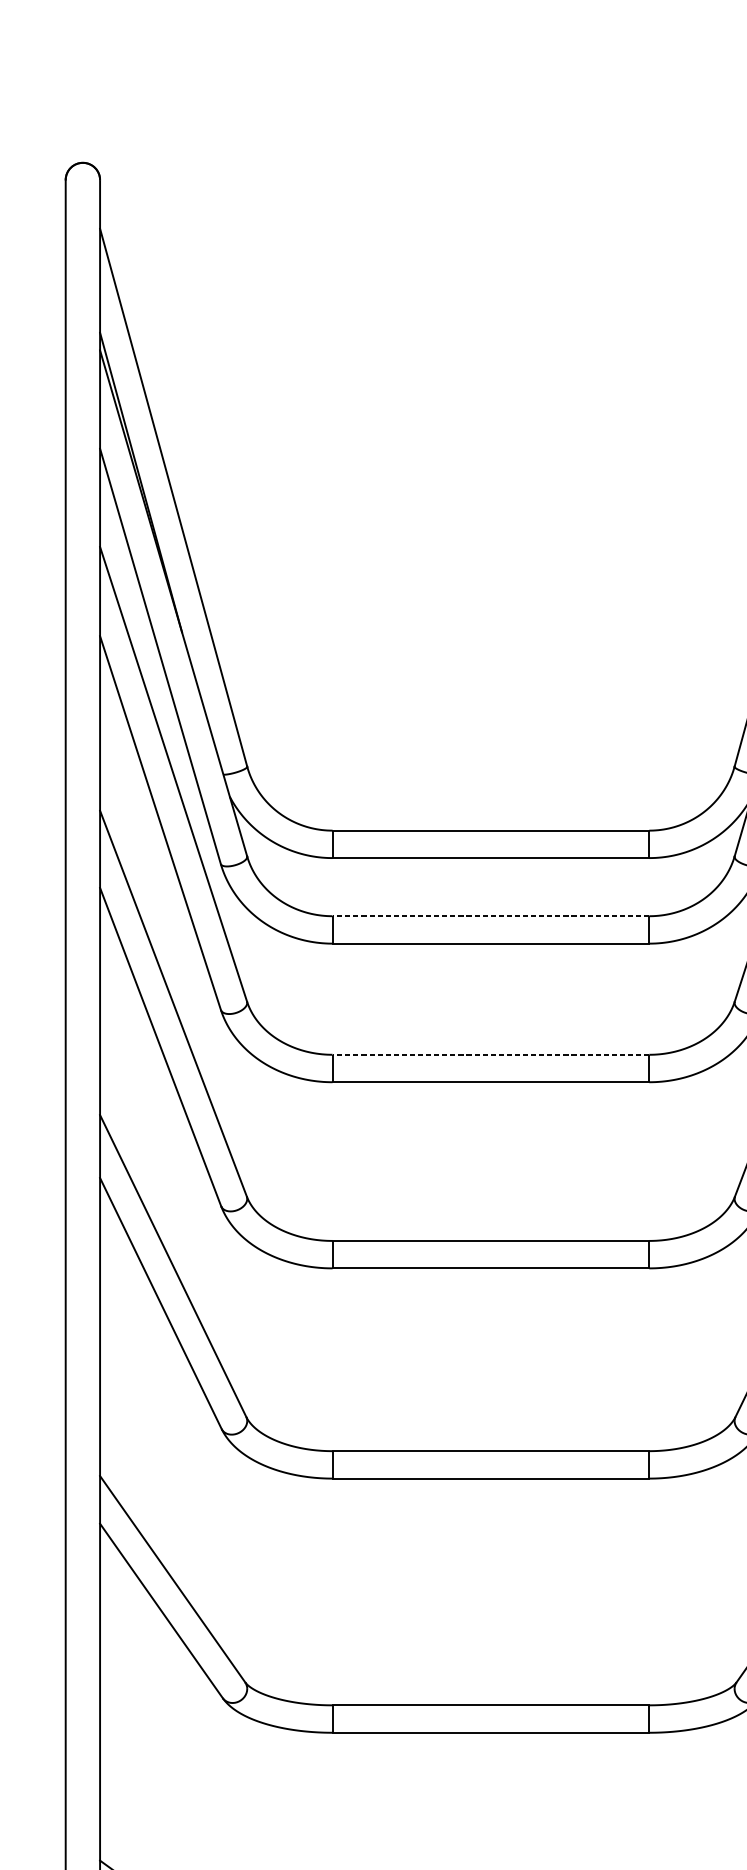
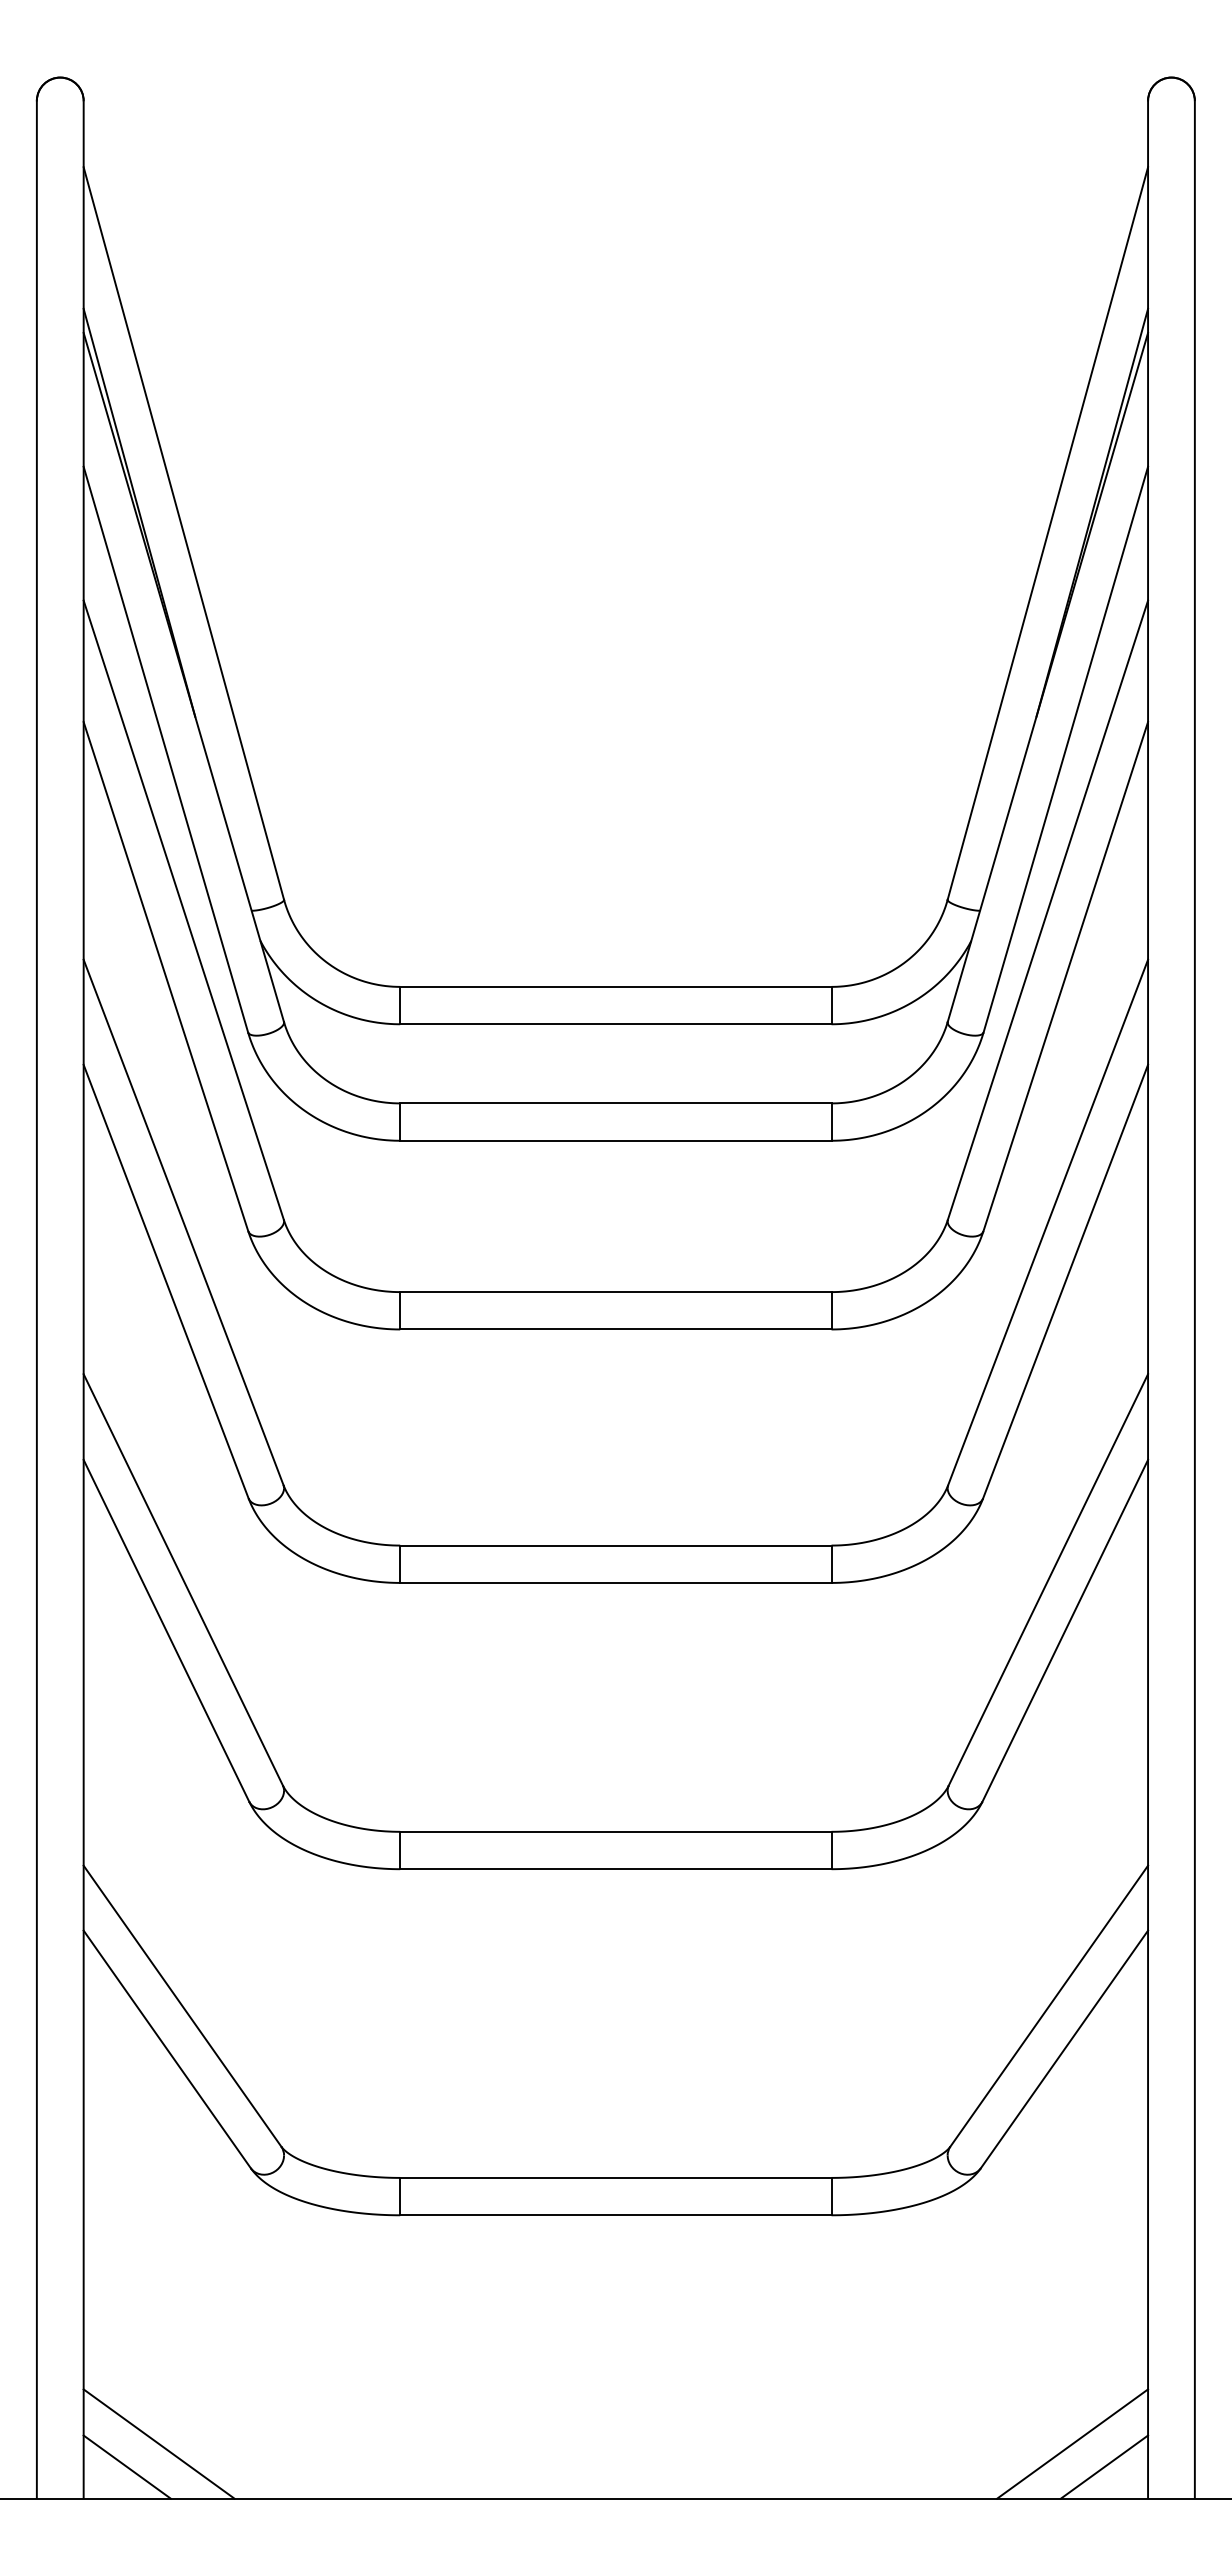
line: (490, 916) -> (615, 1103), dashed -> solid
line: (490, 1055) -> (615, 1292), dashed -> solid

